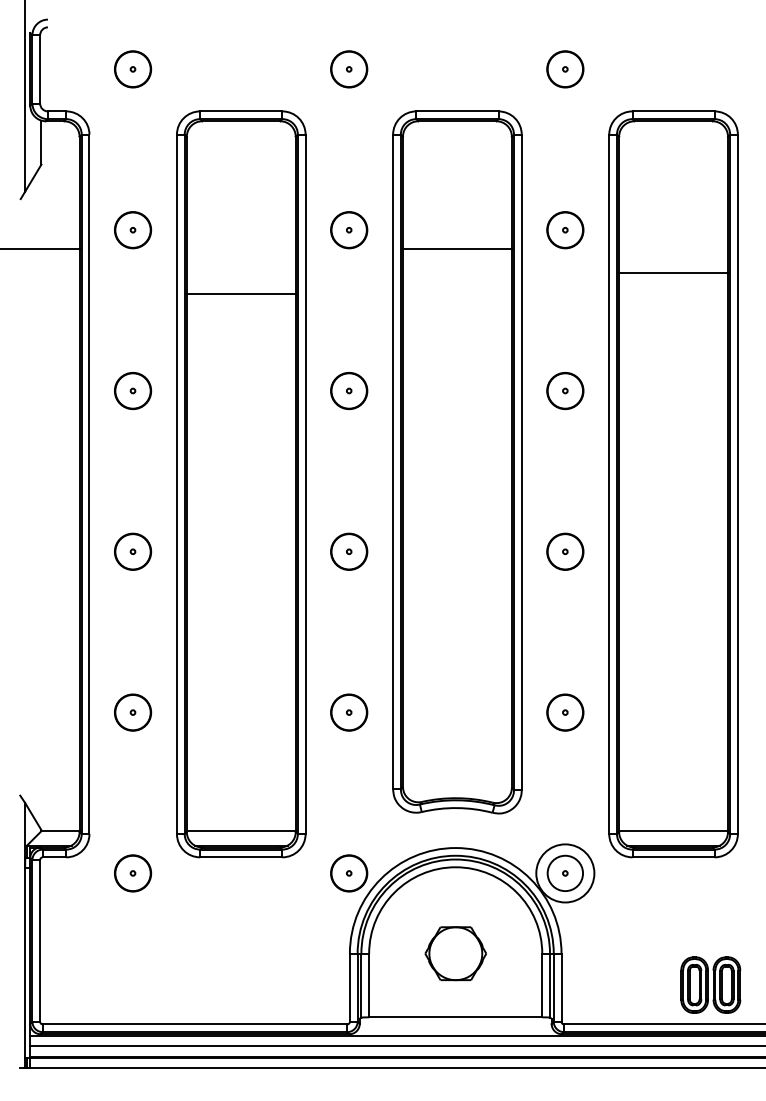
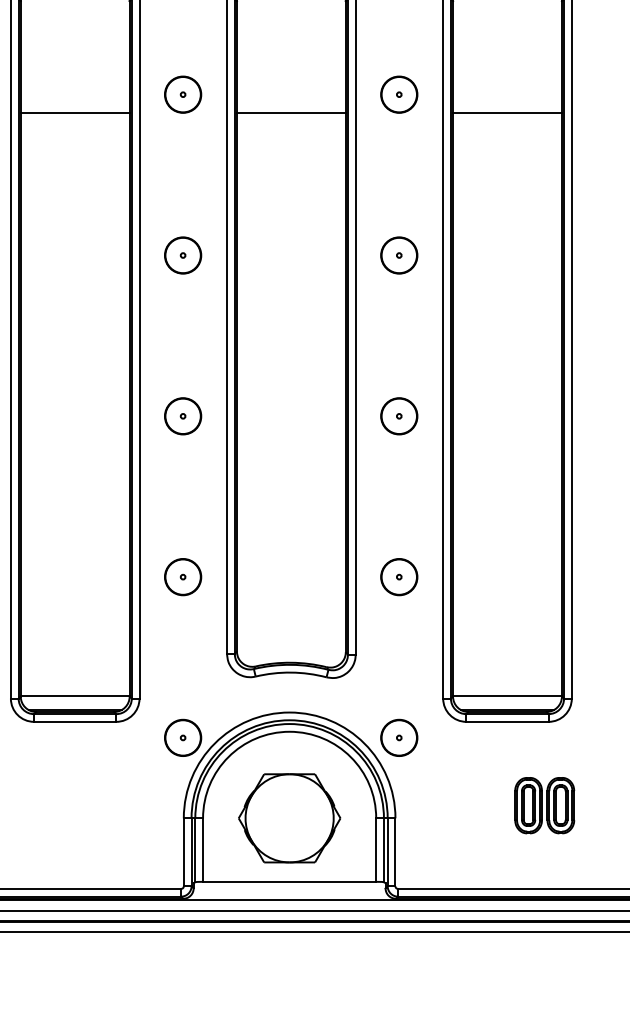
line: (673, 272) -> (507, 113), moved
line: (240, 293) -> (74, 113), moved
circle: (565, 873) -> (399, 738), size x0.62
part: (455, 953) -> (289, 818), size x1.67
part: (710, 984) -> (544, 805), moved

